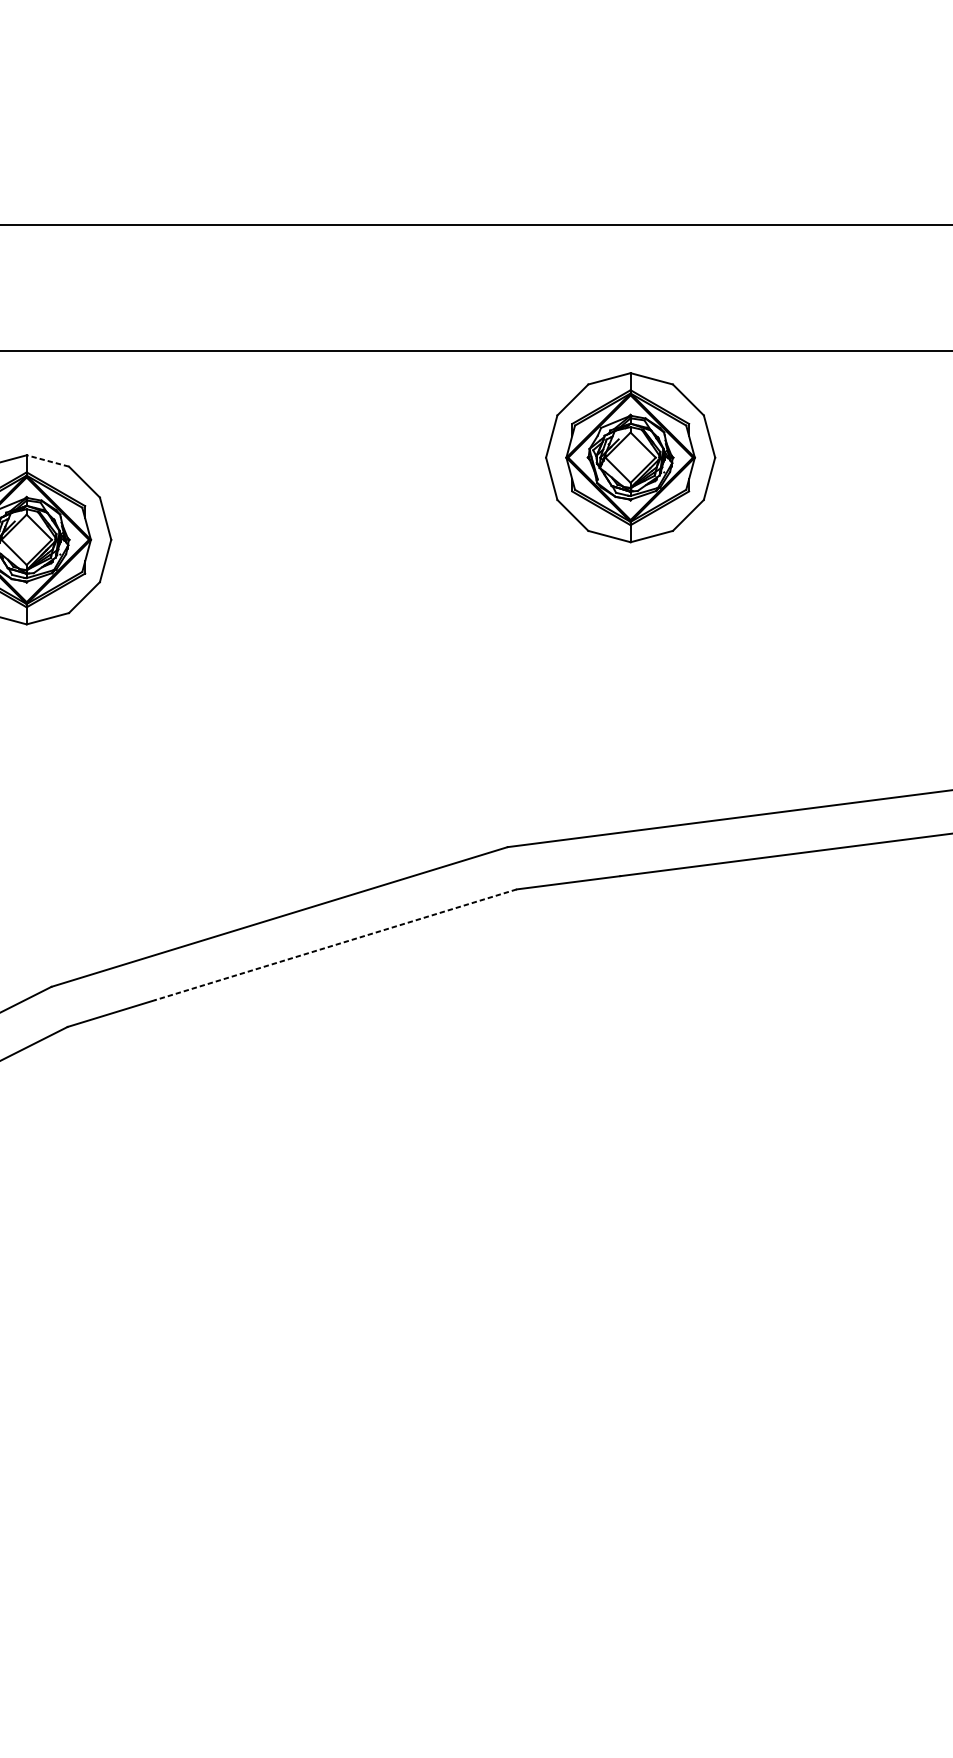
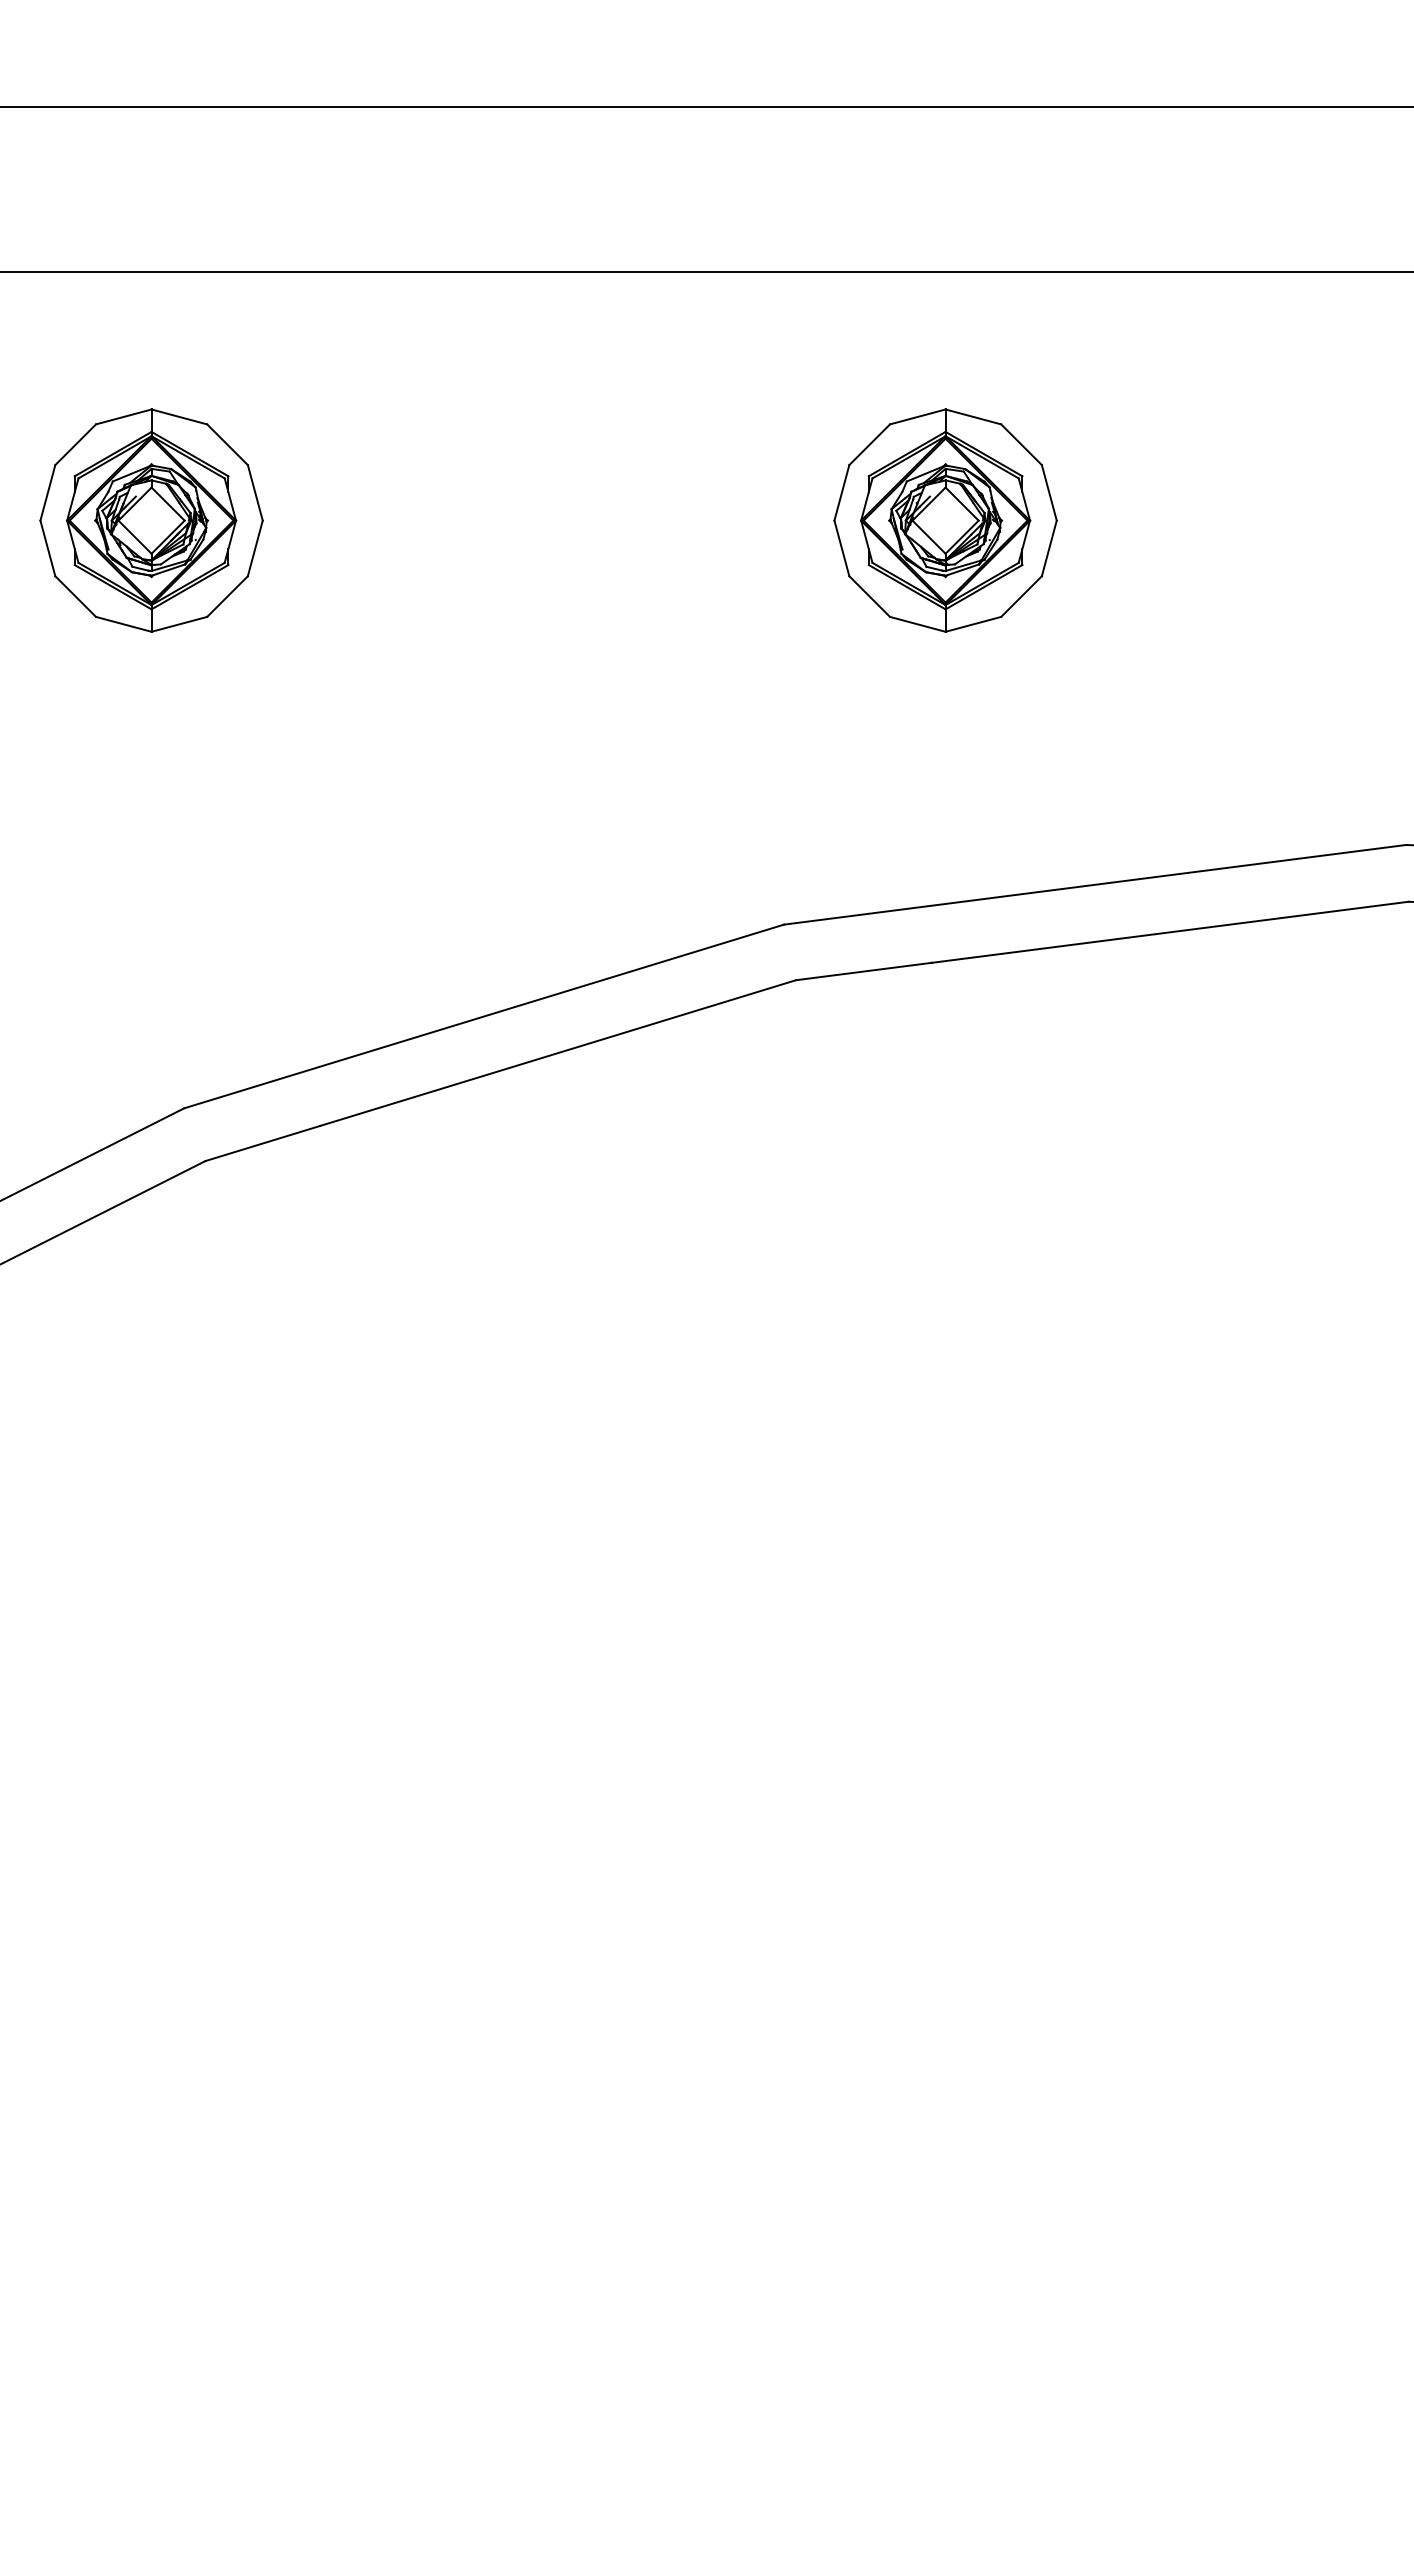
part: (630, 457) -> (945, 520), moved
line: (47, 460) -> (179, 416), dashed -> solid
line: (336, 945) -> (558, 1053), dashed -> solid

